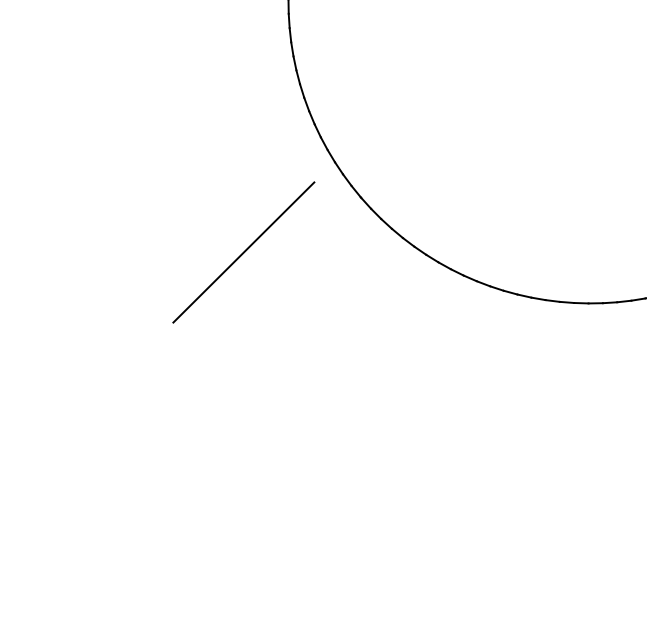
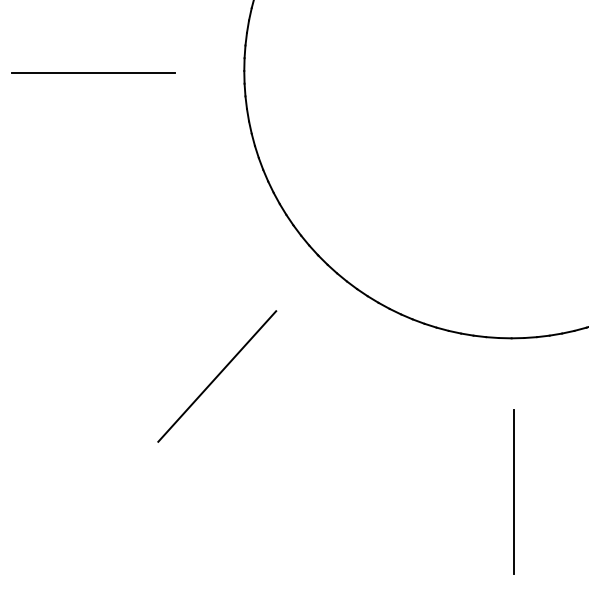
line: (244, 252) -> (217, 376), moved
line: (566, 475) -> (513, 491), added

